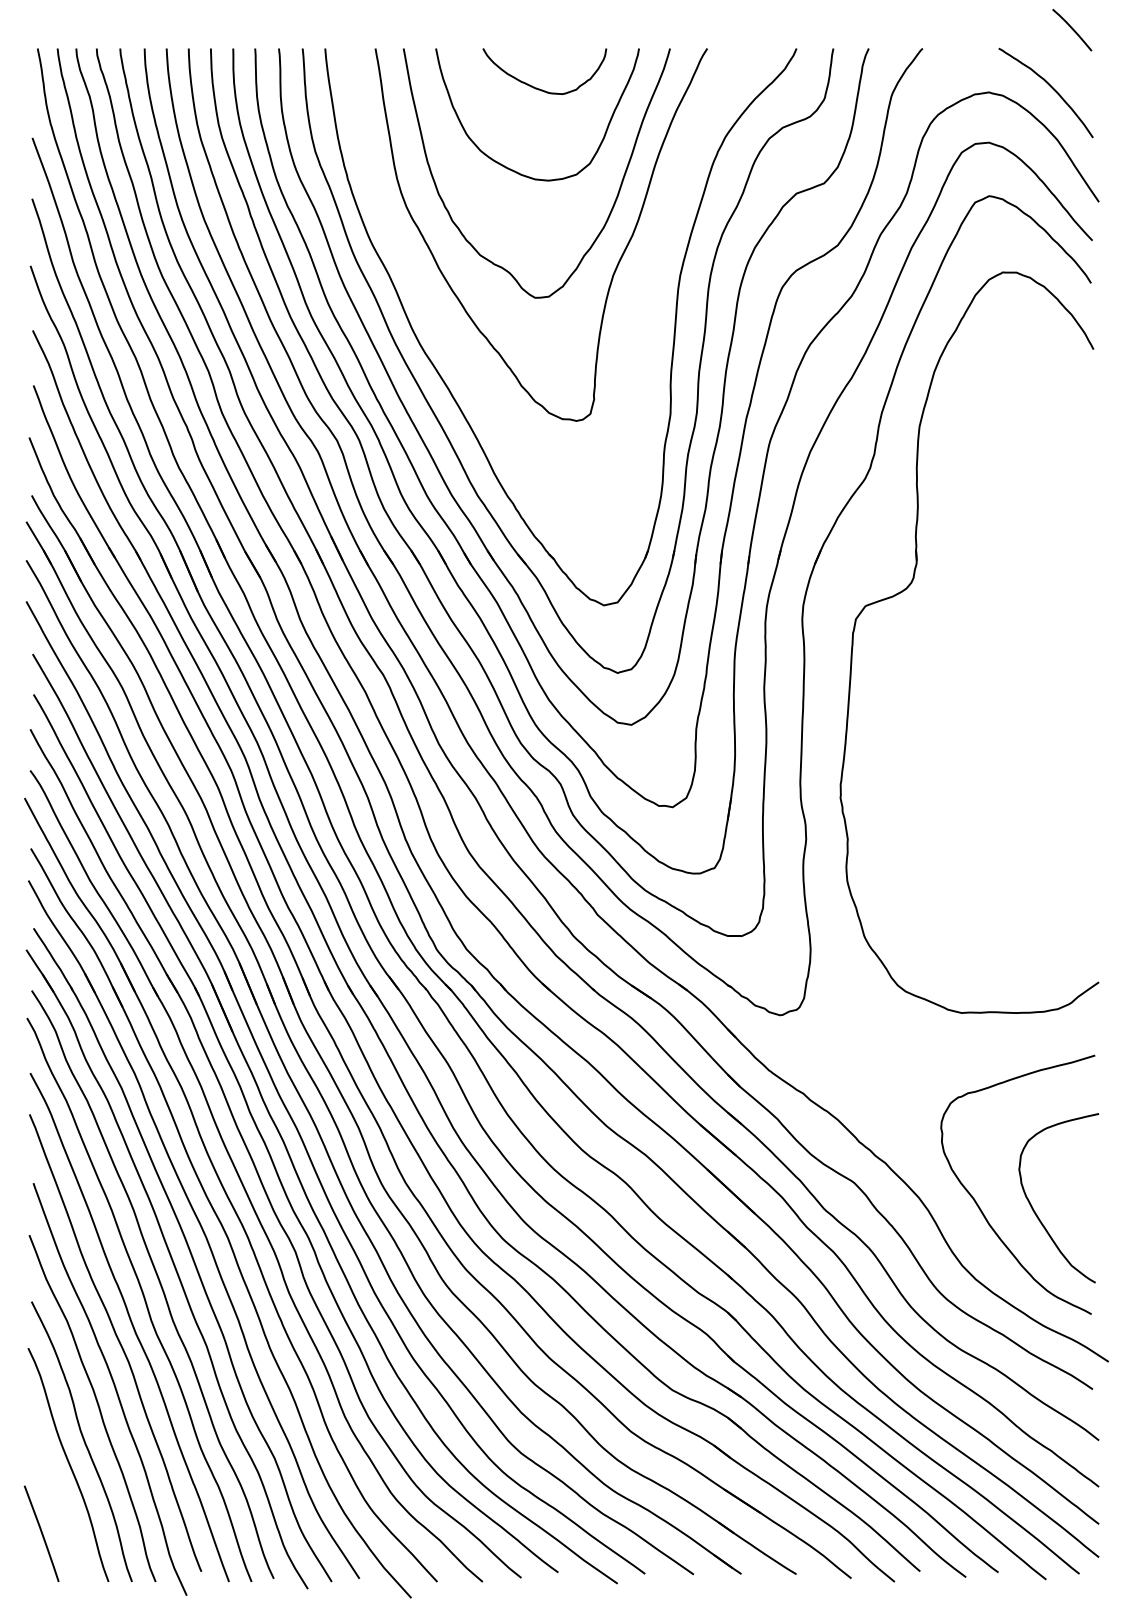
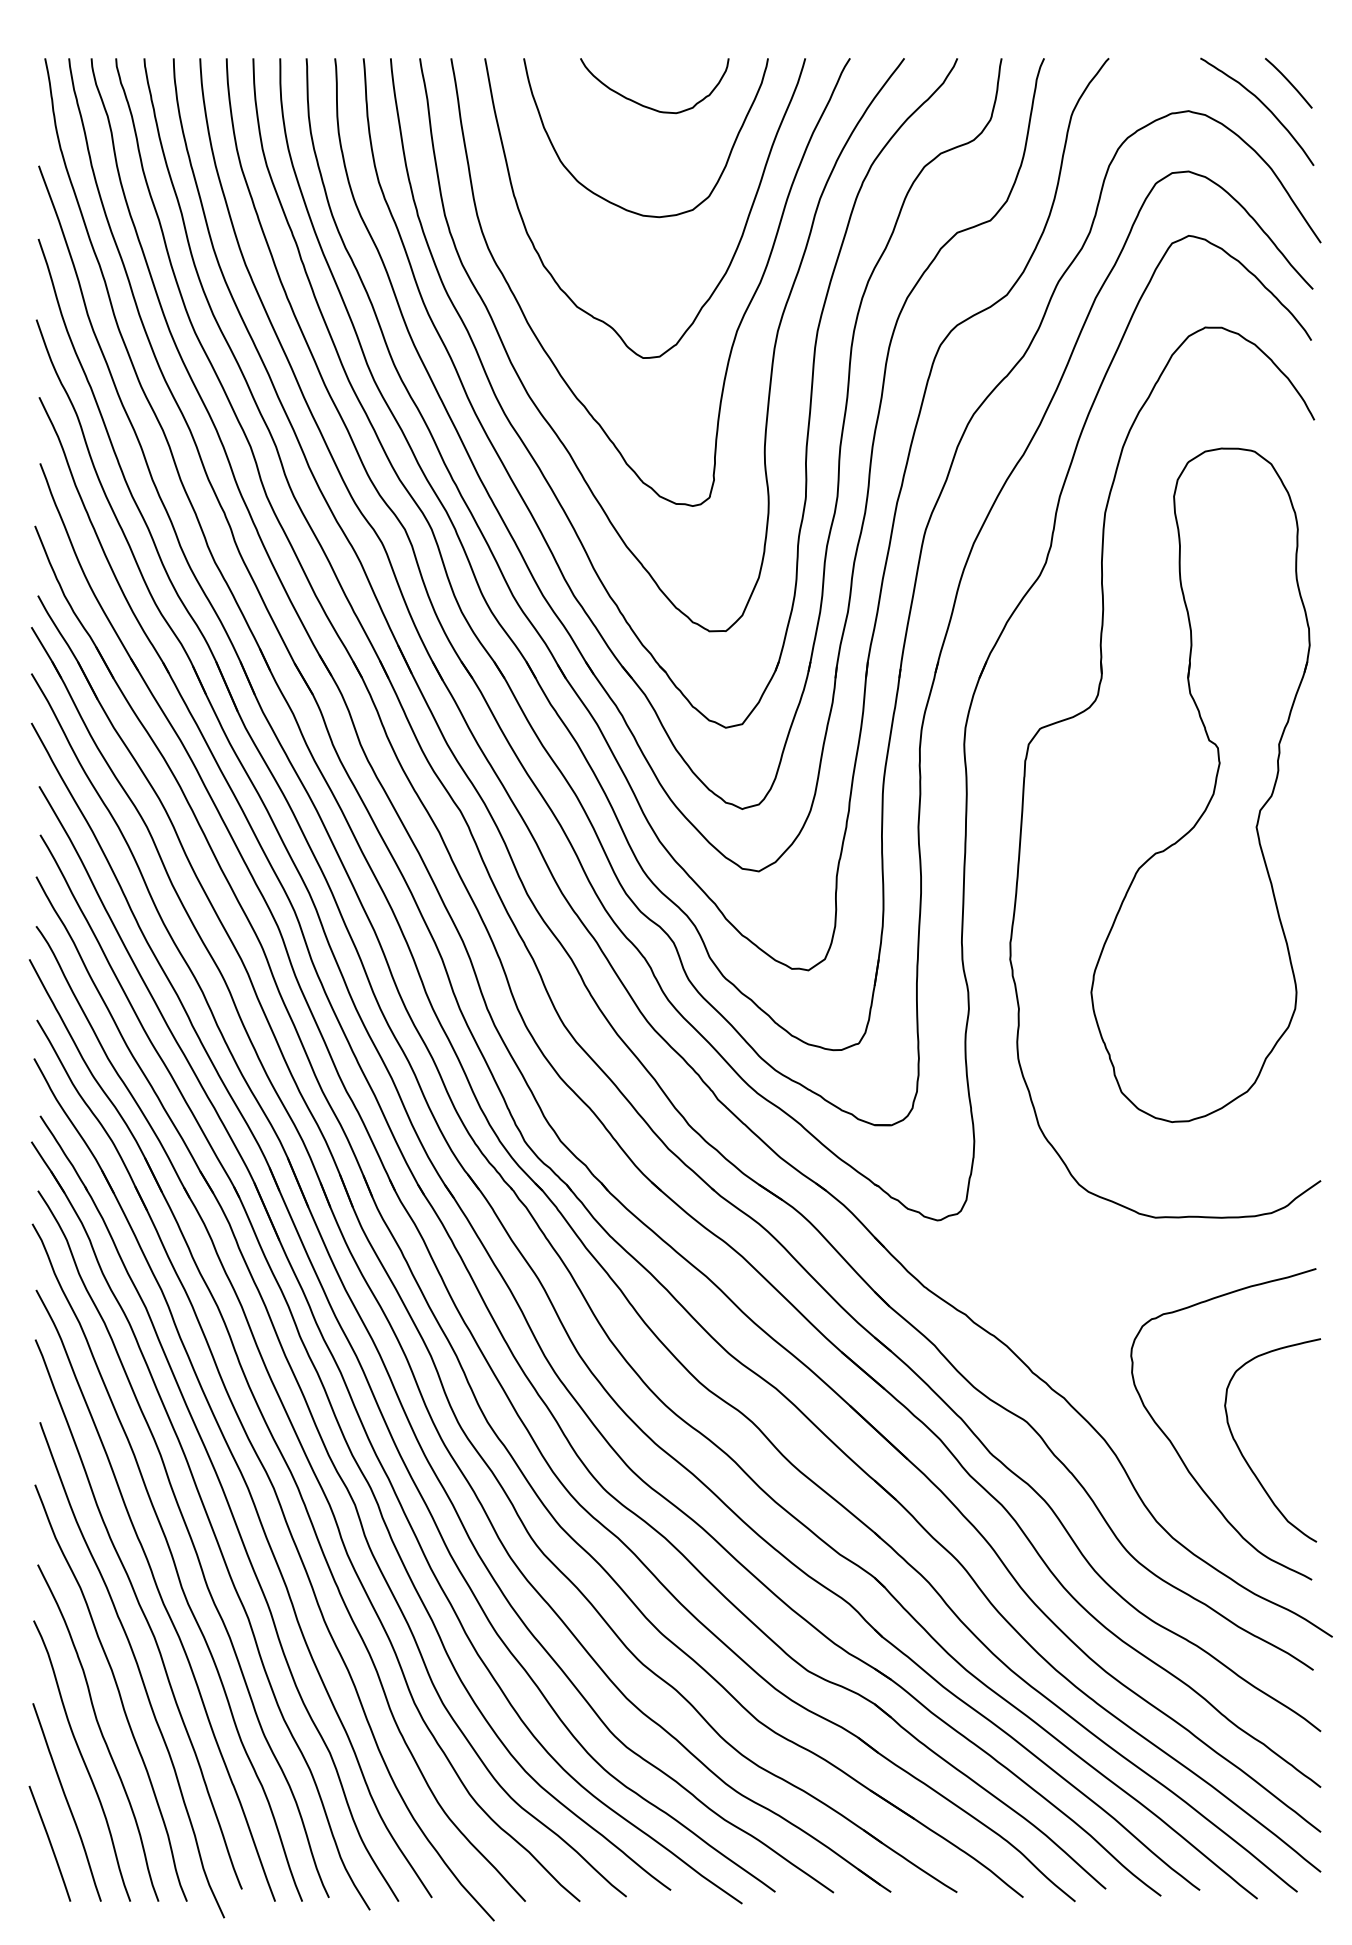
curve: (1072, 29) -> (1288, 82), moved
curve: (641, 301) -> (771, 362), added
part: (1009, 655) -> (1213, 788), added
curve: (55, 1499) -> (66, 1802), added

